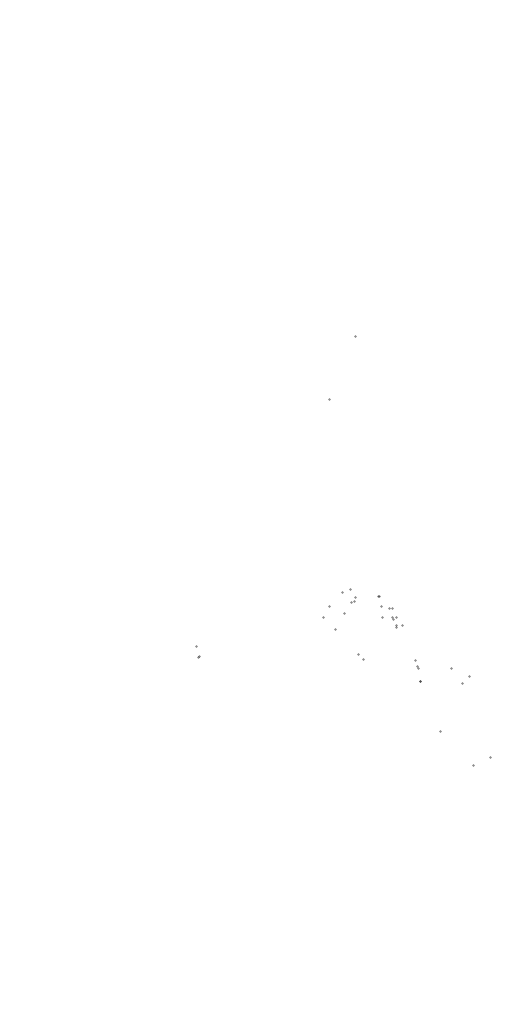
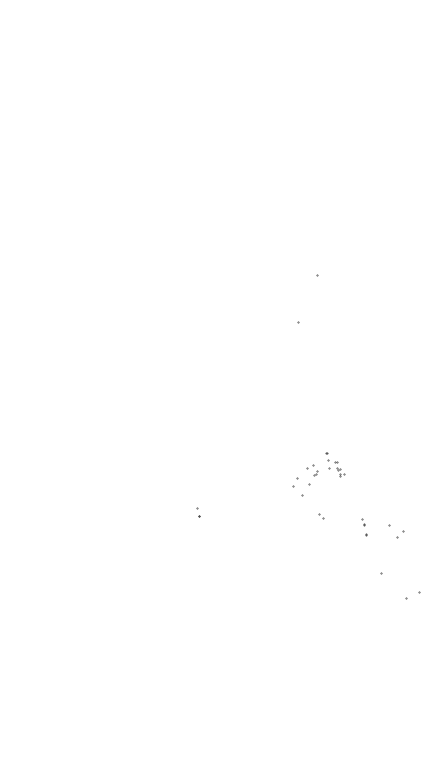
part: (390, 611) -> (335, 464), moved

